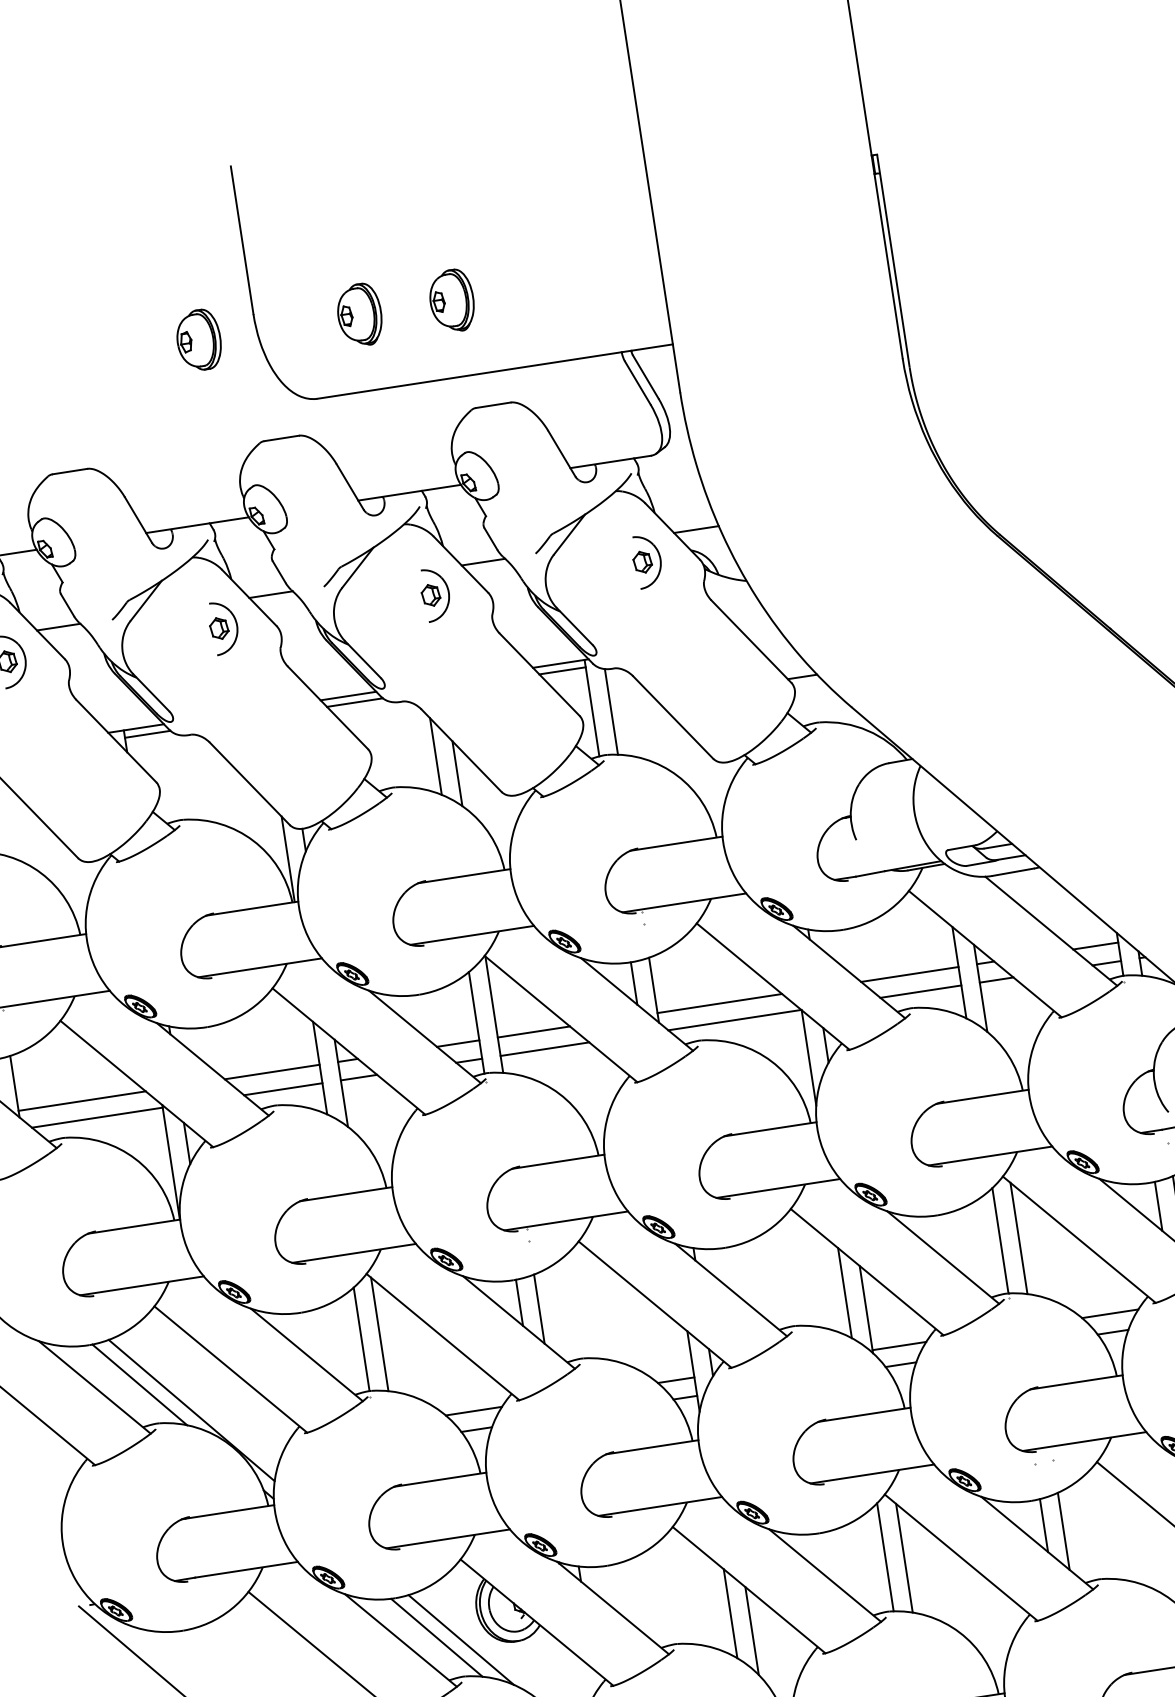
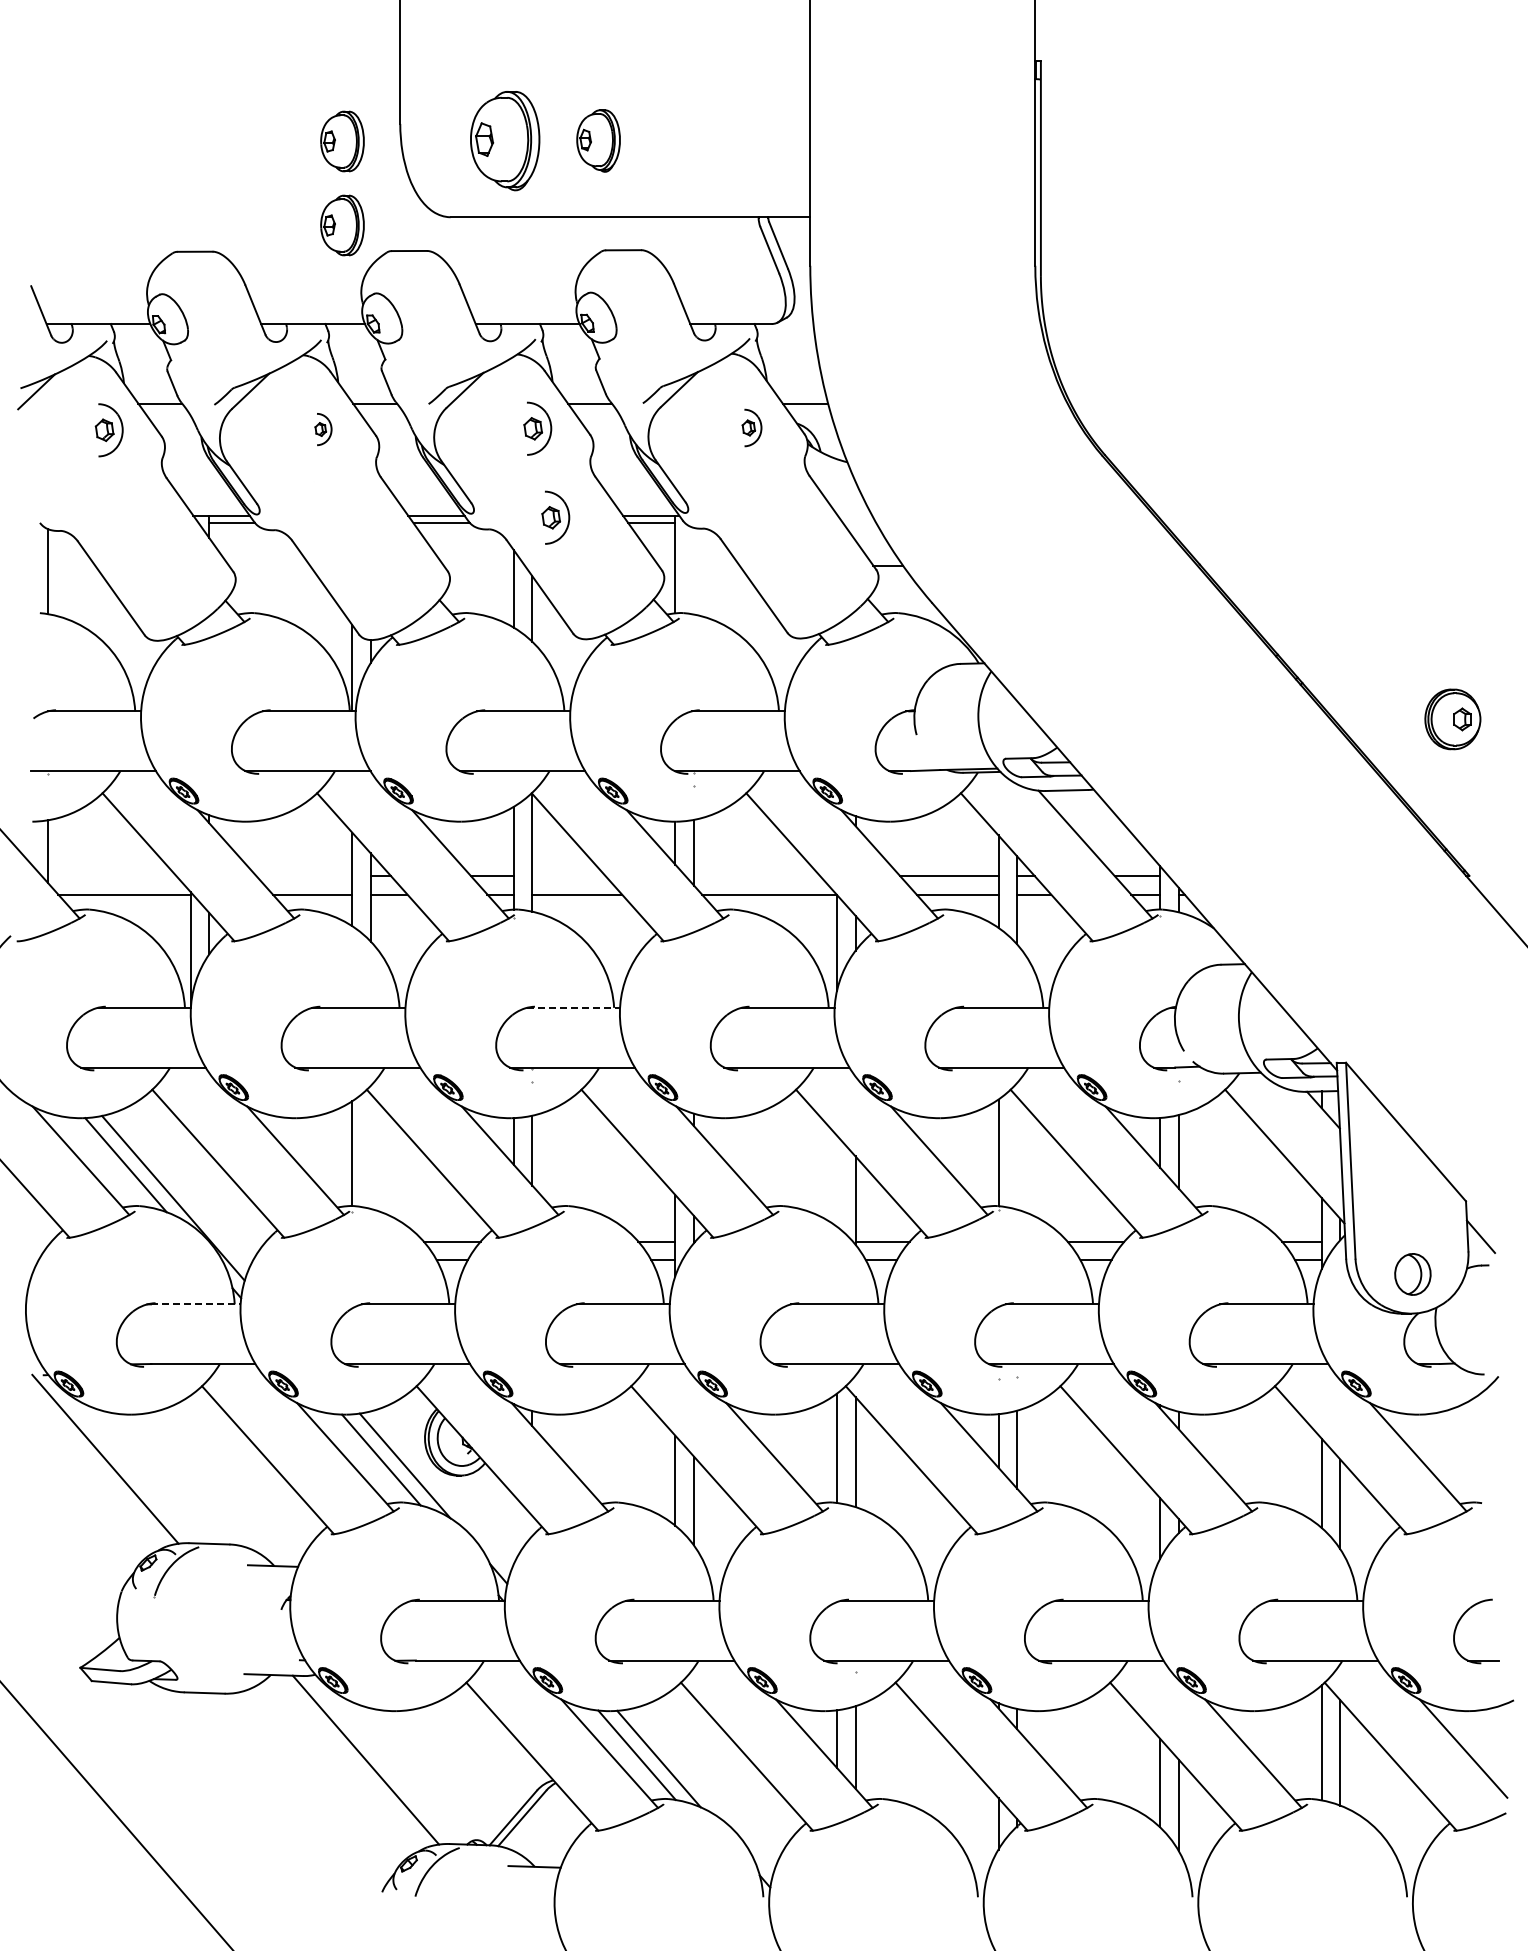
part: (359, 314) -> (505, 140), size x1.6
part: (211, 423) -> (342, 225), added
part: (646, 561) -> (751, 427), size x0.7
part: (223, 627) -> (323, 429), size x0.6
part: (466, 679) -> (555, 517), added
line: (610, 711) -> (693, 570), removed
line: (719, 1003) -> (756, 875), removed
line: (533, 1031) -> (568, 875), removed
line: (272, 1071) -> (304, 875), removed
line: (81, 1100) -> (111, 875), removed
line: (558, 1161) -> (573, 1007), solid -> dashed
line: (1019, 1238) -> (1017, 1153), removed
line: (844, 1292) -> (836, 1180), removed
line: (379, 1334) -> (370, 1151), removed
line: (229, 1512) -> (195, 1304), solid -> dashed

